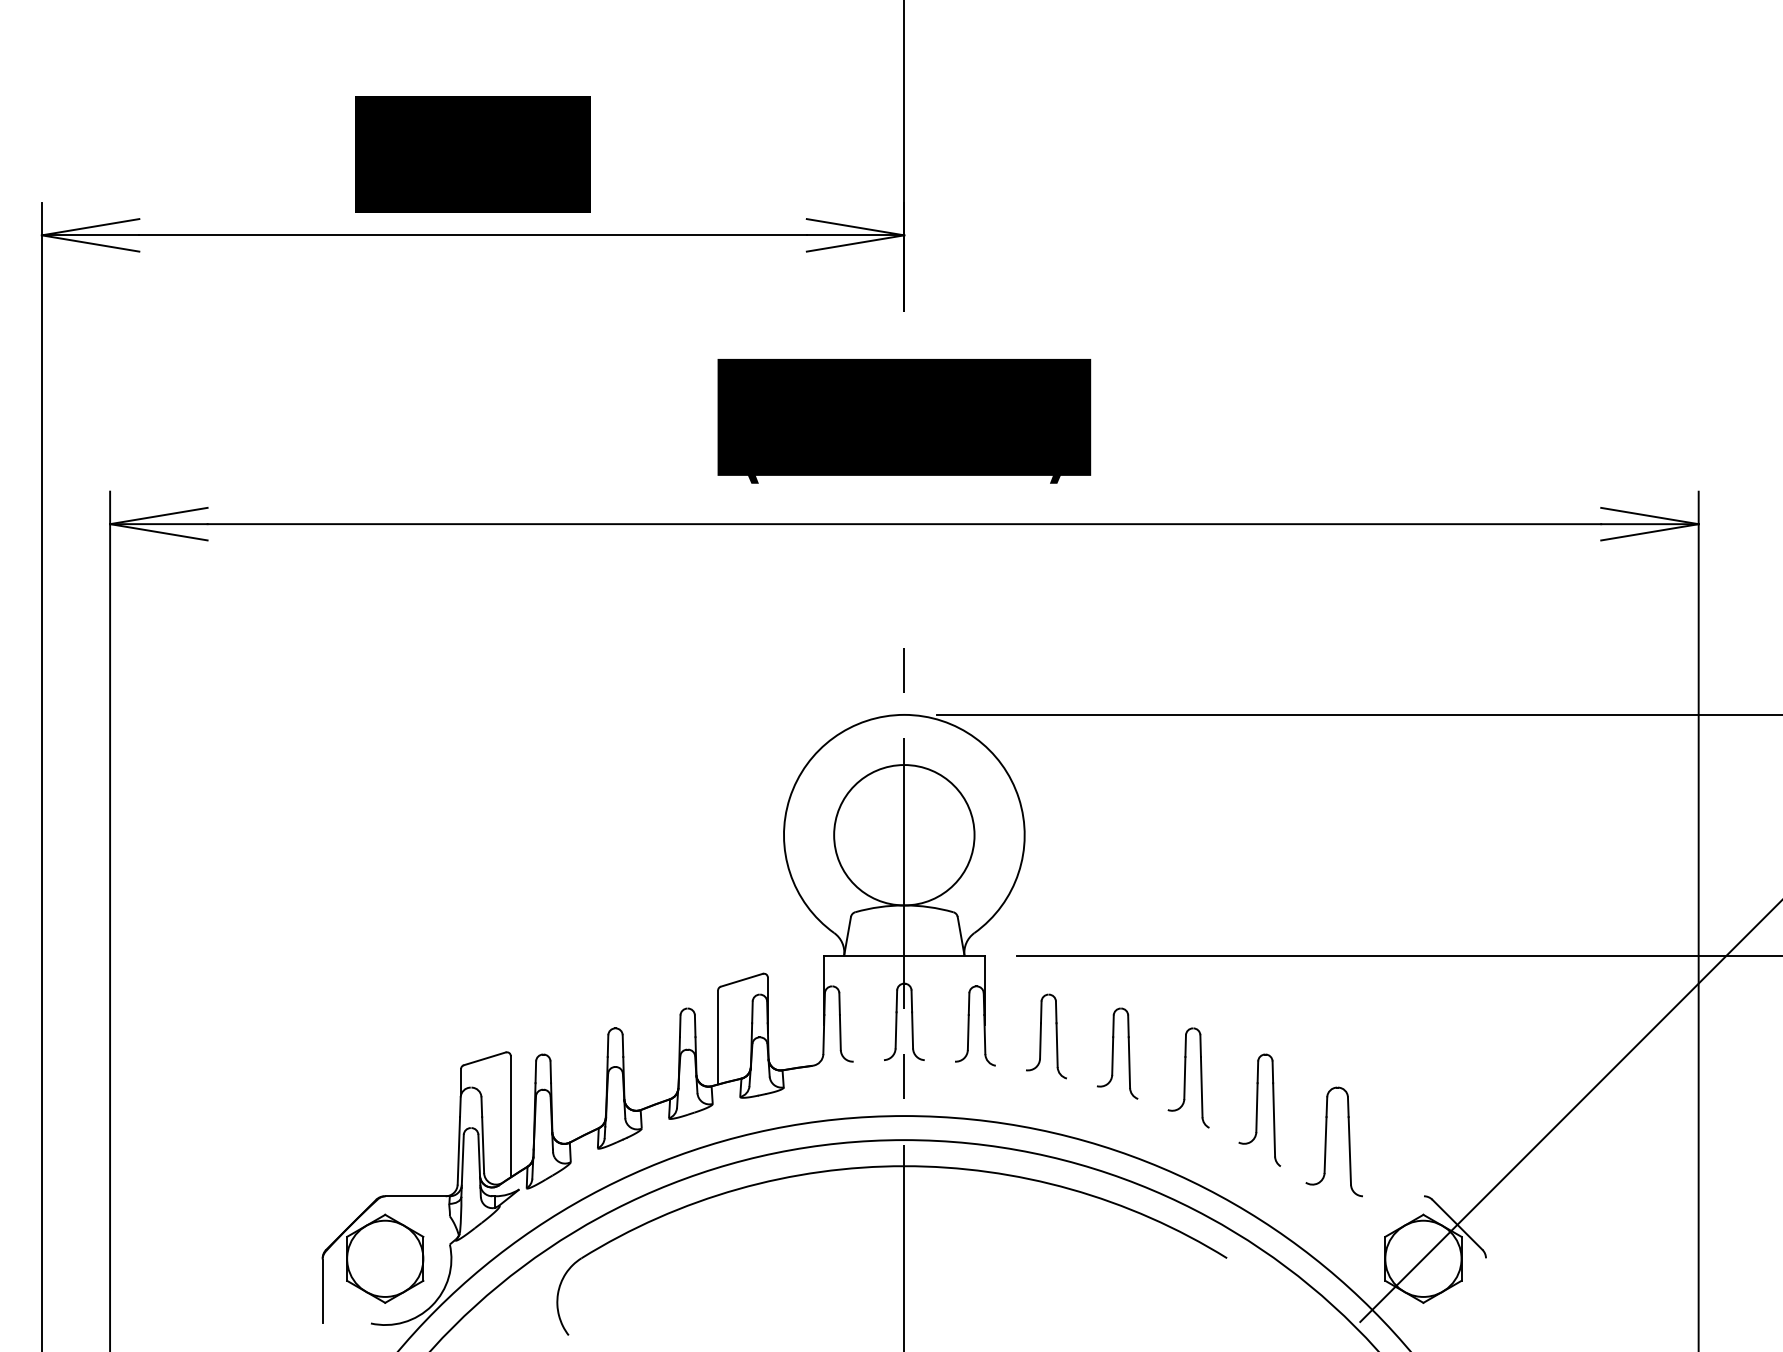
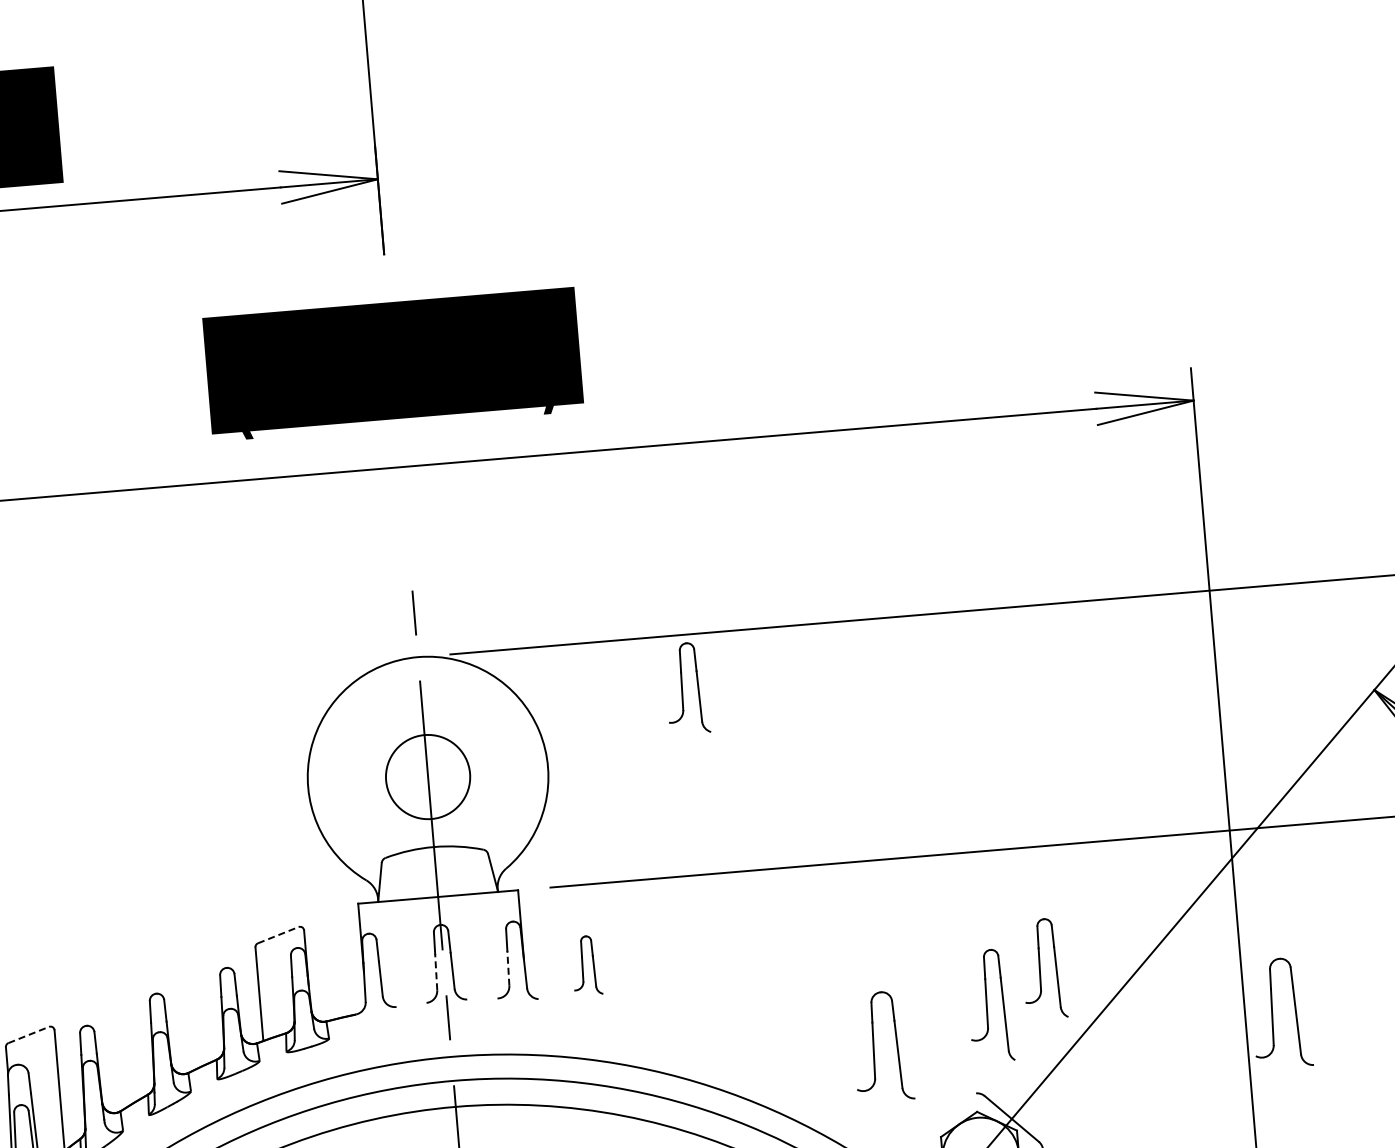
circle: (904, 835) -> (428, 777), size x0.6
line: (741, 980) -> (277, 935), solid -> dashed
line: (896, 1029) -> (436, 971), solid -> dashed
line: (968, 1031) -> (508, 967), solid -> dashed
part: (1046, 1036) -> (586, 965), size x0.7
part: (1117, 1053) -> (686, 688), moved
line: (484, 1058) -> (28, 1034), solid -> dashed
part: (1188, 1077) -> (1043, 968), moved
part: (1259, 1109) -> (989, 1005), moved
part: (1726, 1141) -> (1273, 1013), added

